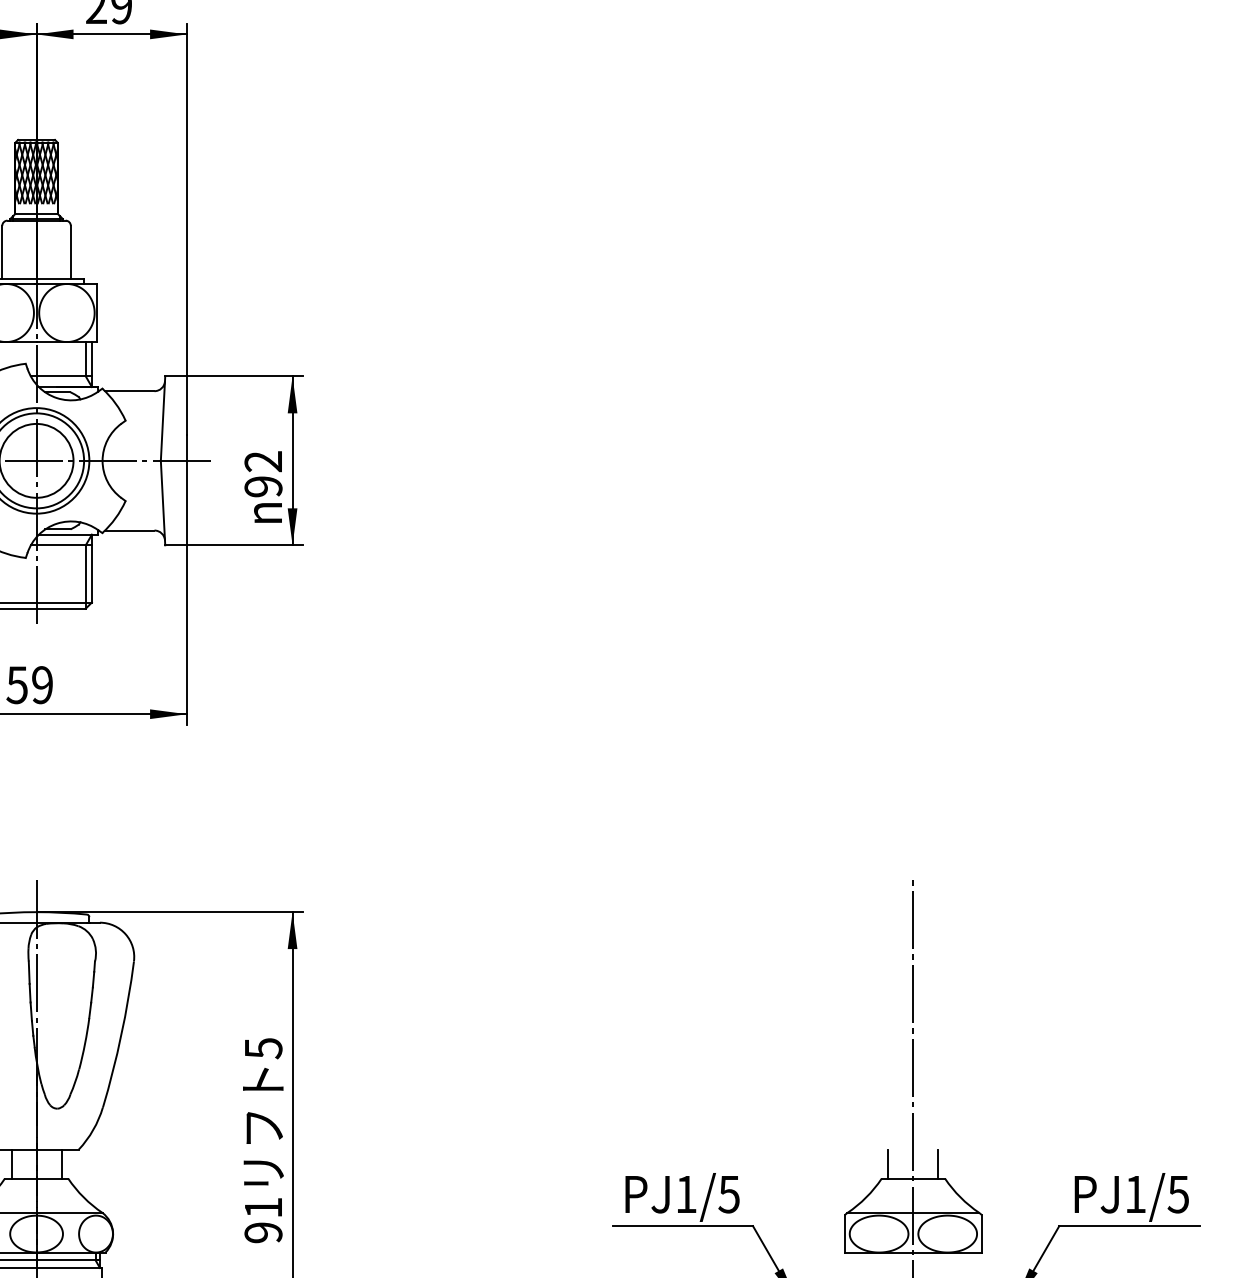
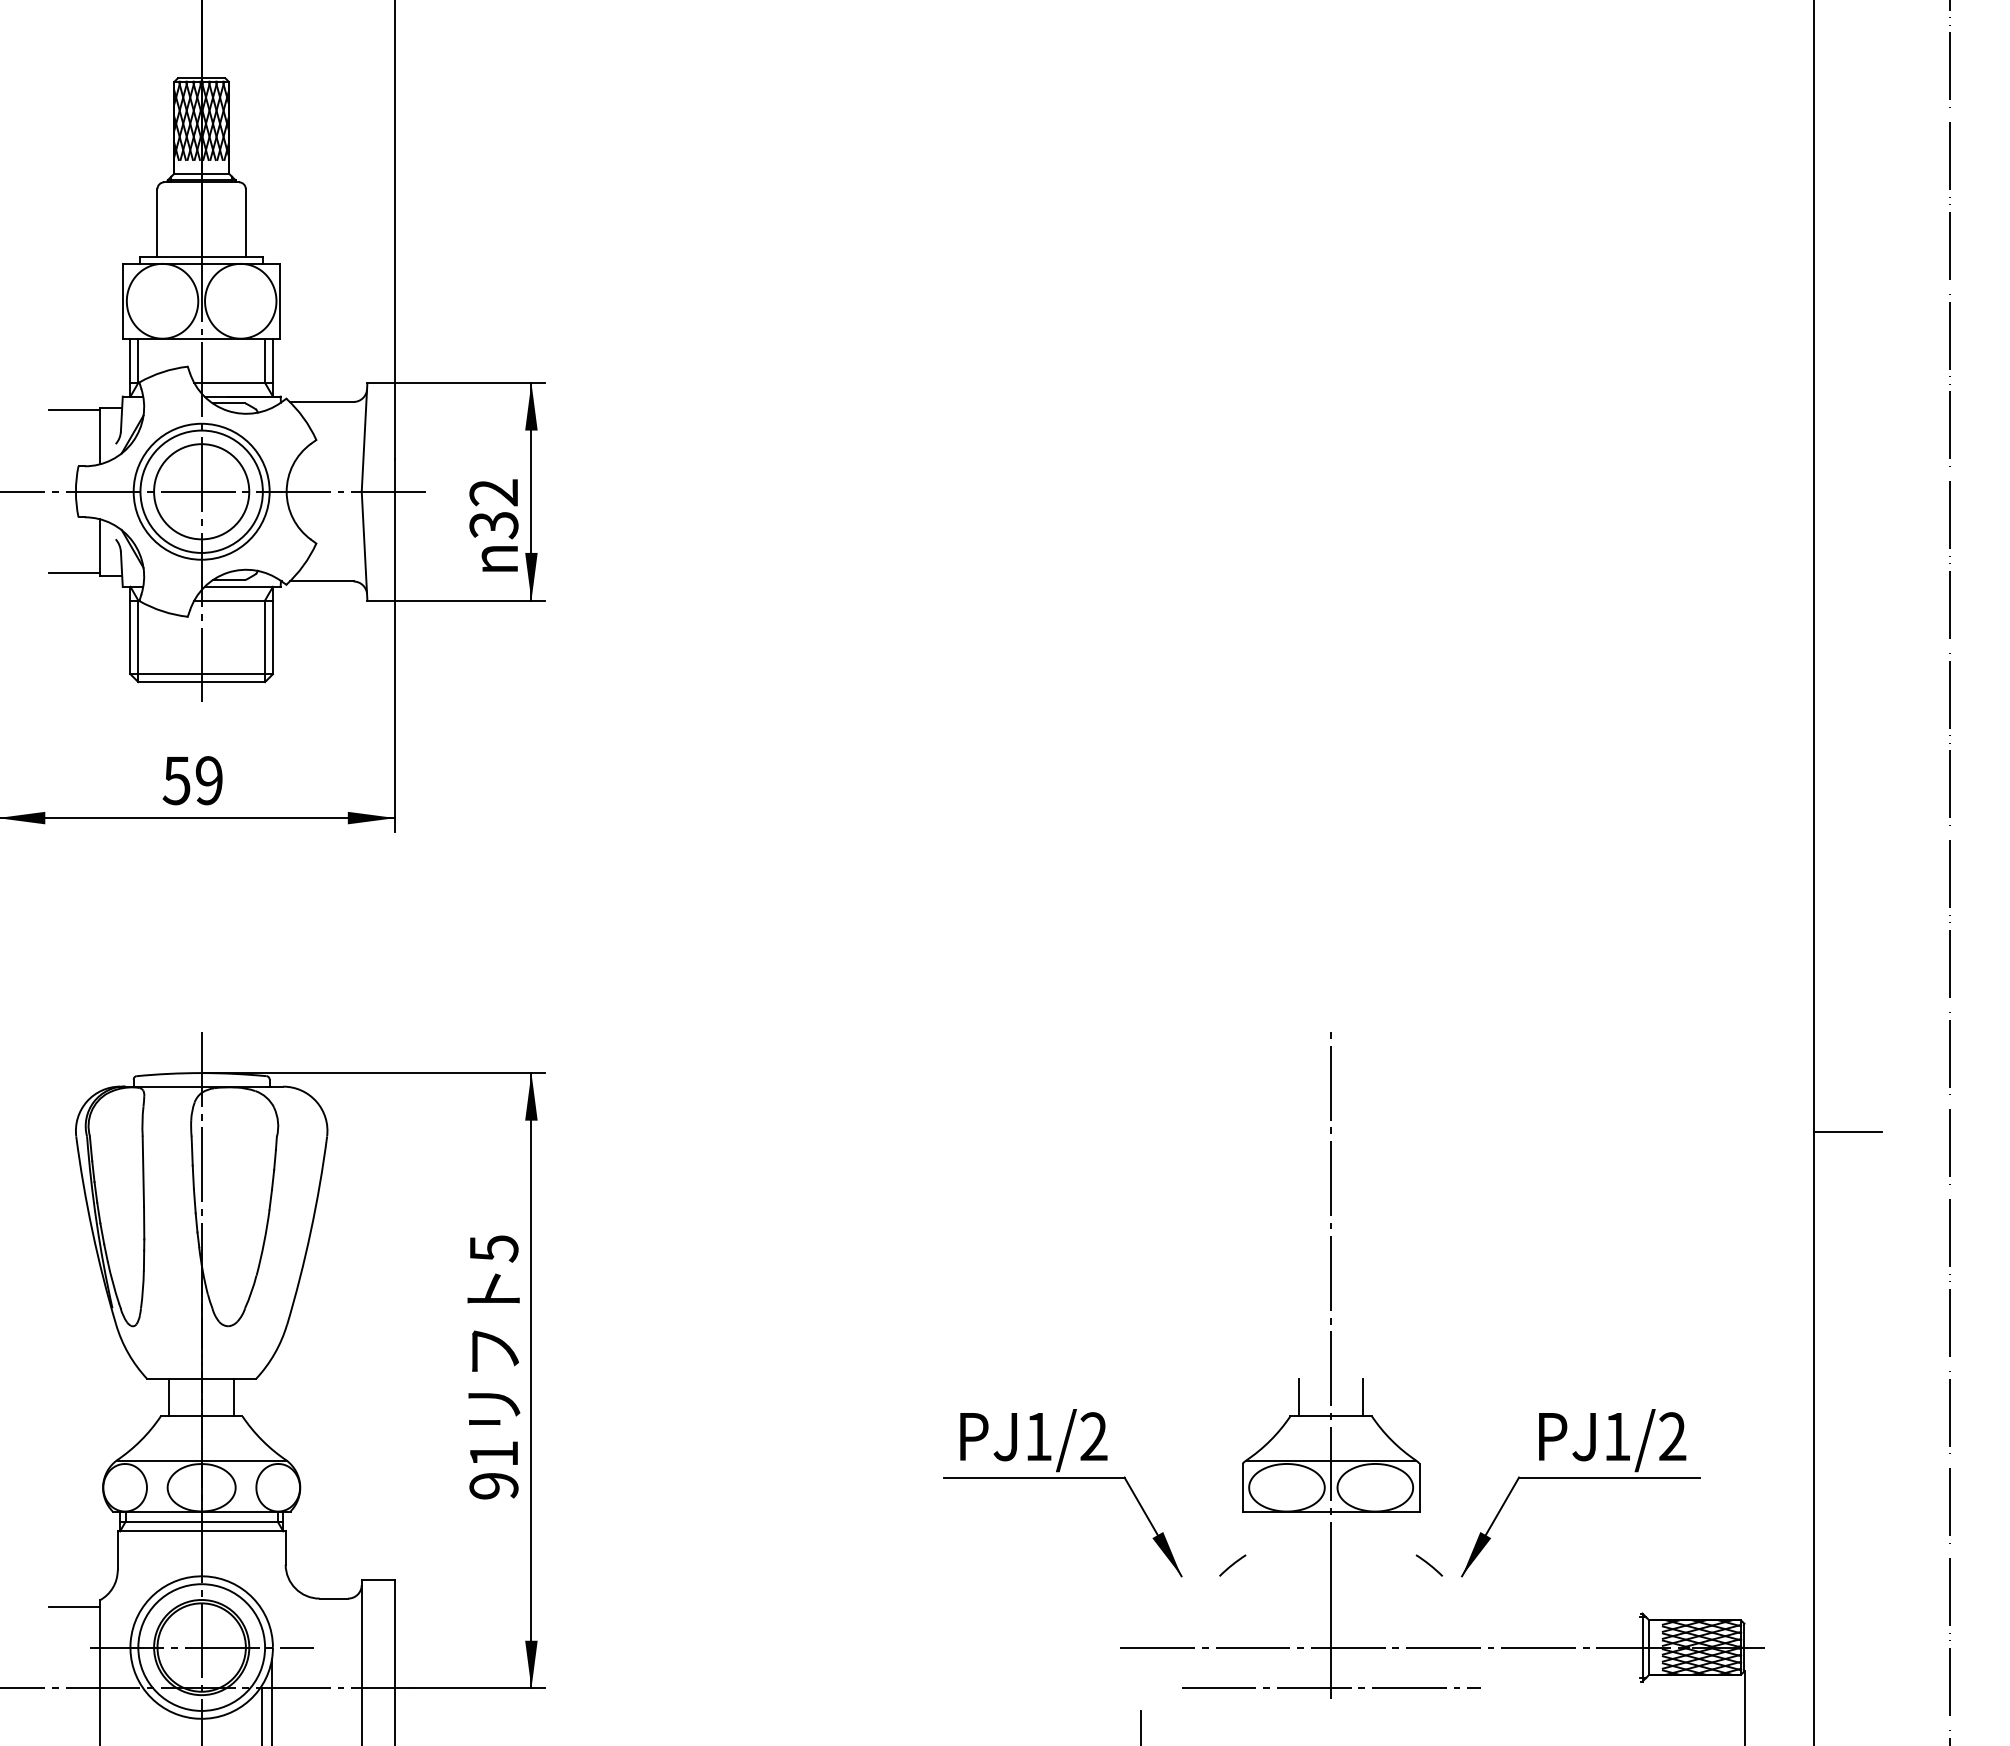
text: (263, 487) -> (493, 525), 92 -> 32
text: (728, 1194) -> (1093, 1436), PJ1/5 -> PJ1/2
text: (1178, 1194) -> (1672, 1436), PJ1/5 -> PJ1/2

